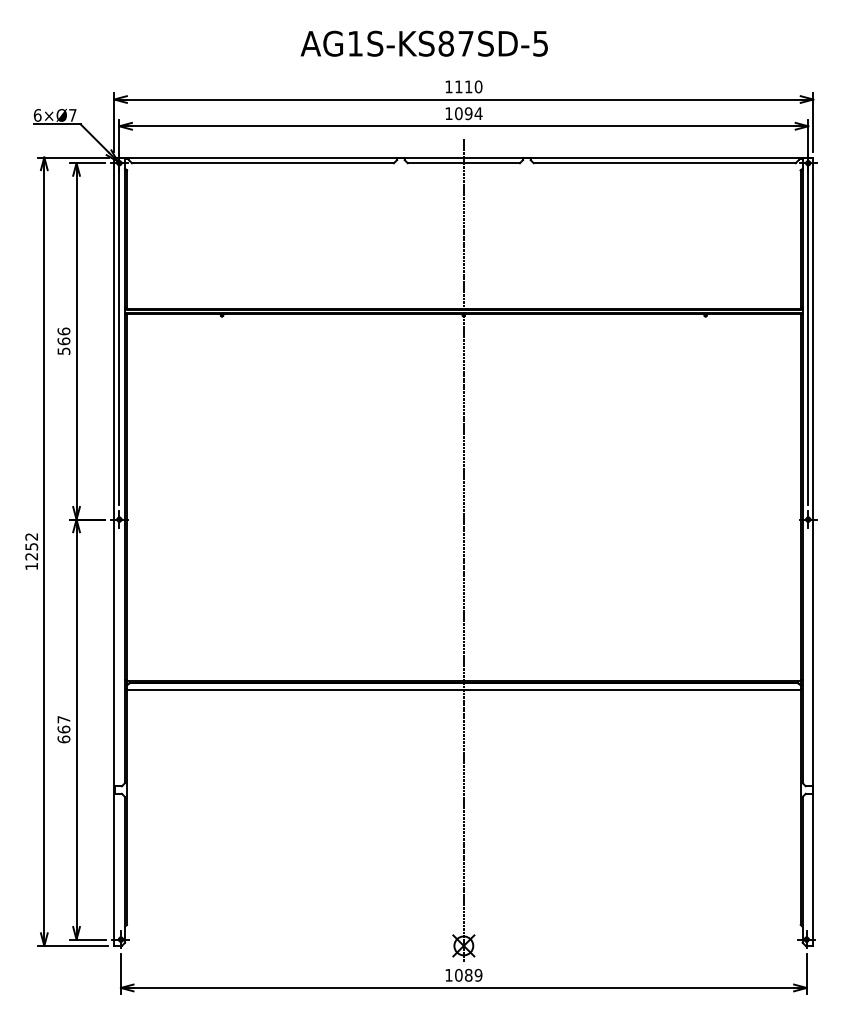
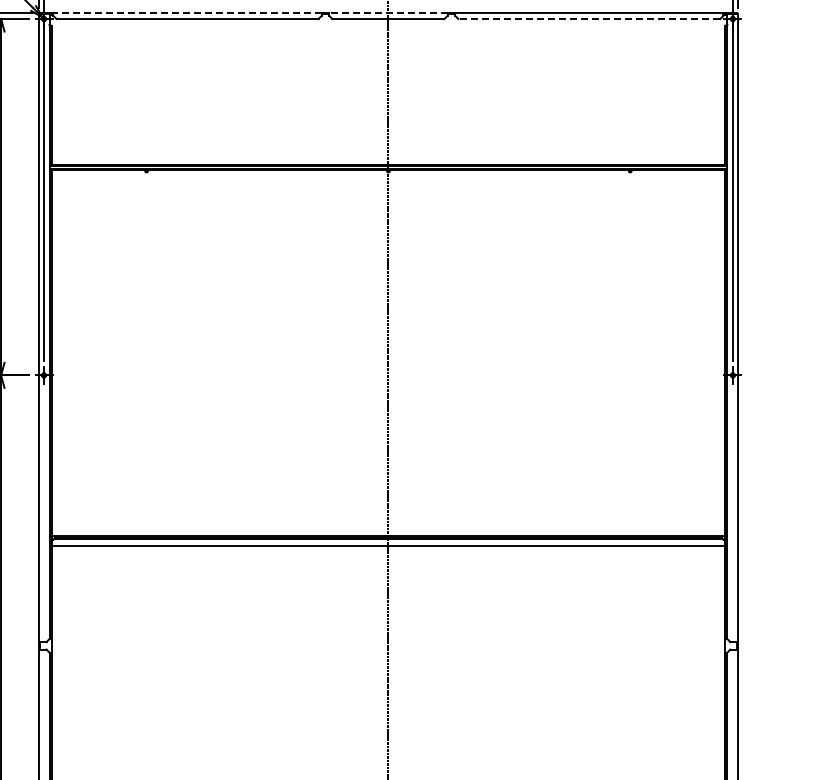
line: (262, 157) -> (187, 13), solid -> dashed
line: (463, 157) -> (388, 13), solid -> dashed
line: (664, 163) -> (589, 19), solid -> dashed

